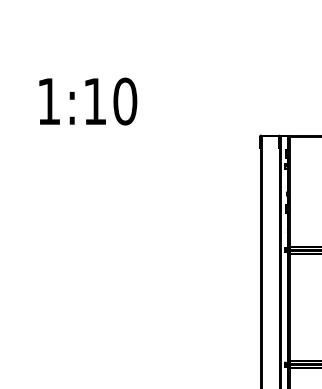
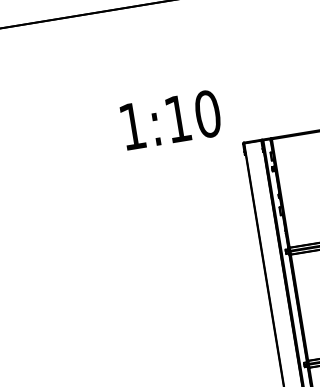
text: (88, 101) -> (171, 119), moved

